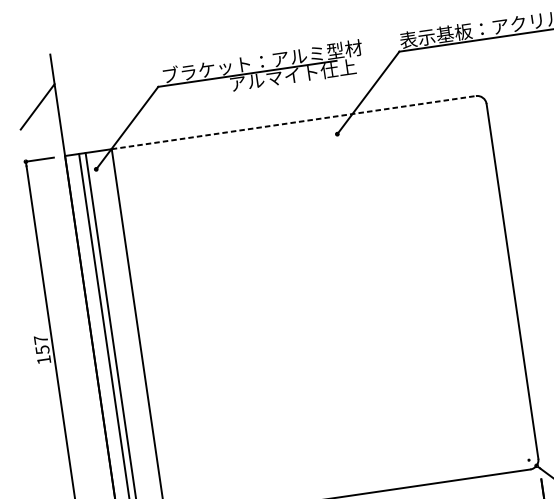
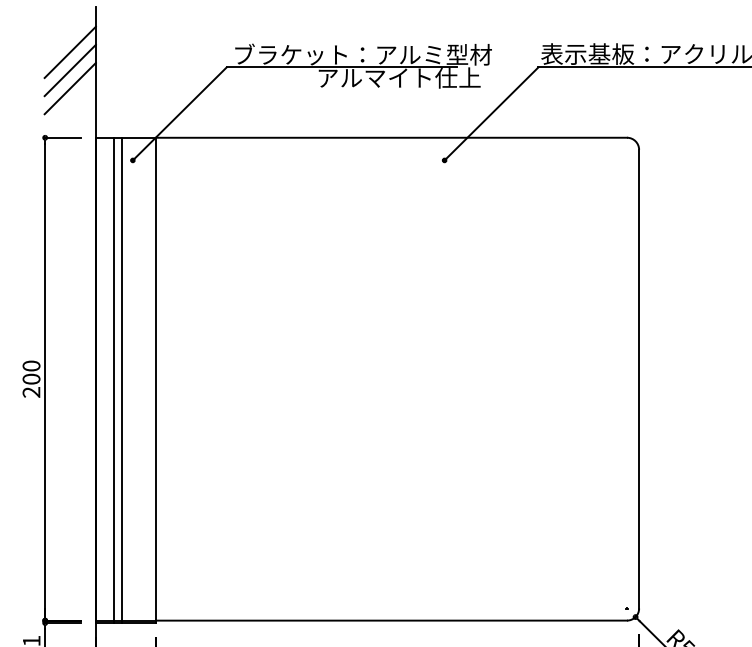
line: (35, 93) -> (69, 52), added
line: (39, 120) -> (69, 88), added
line: (294, 122) -> (392, 137), dashed -> solid
text: (42, 349) -> (31, 378), 157 -> 200

